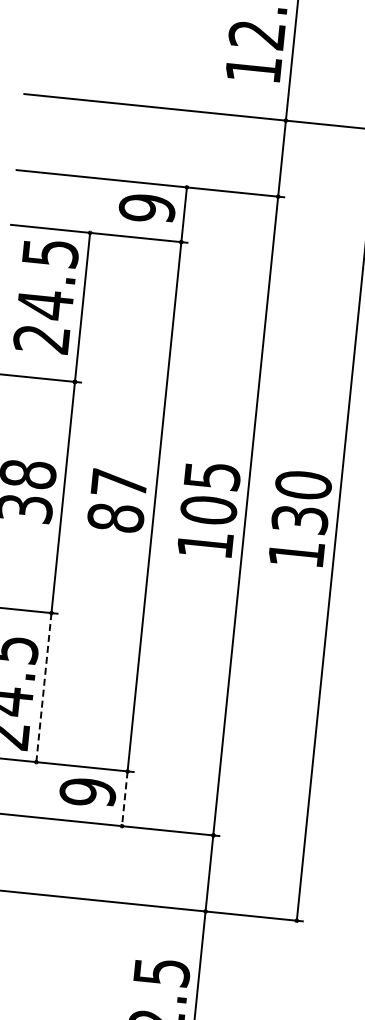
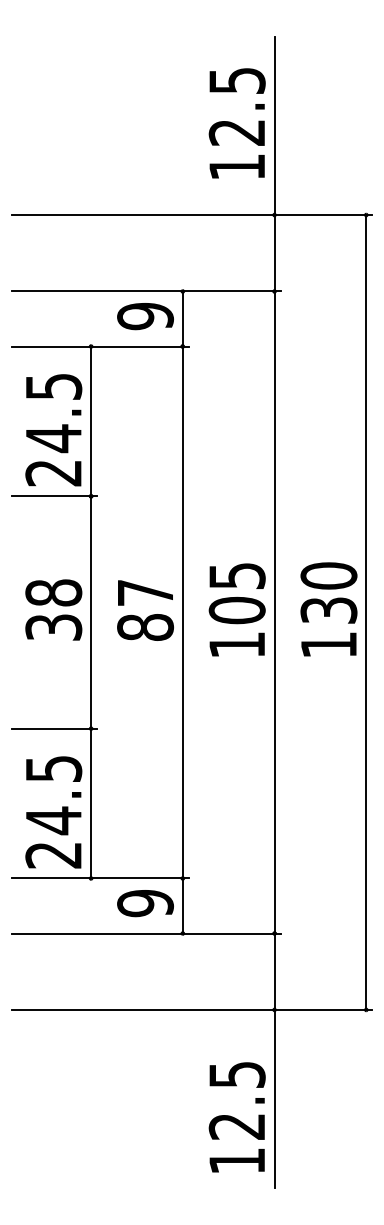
text: (45, 296) -> (53, 430), moved
line: (44, 687) -> (91, 803), dashed -> solid
line: (124, 798) -> (182, 905), dashed -> solid

